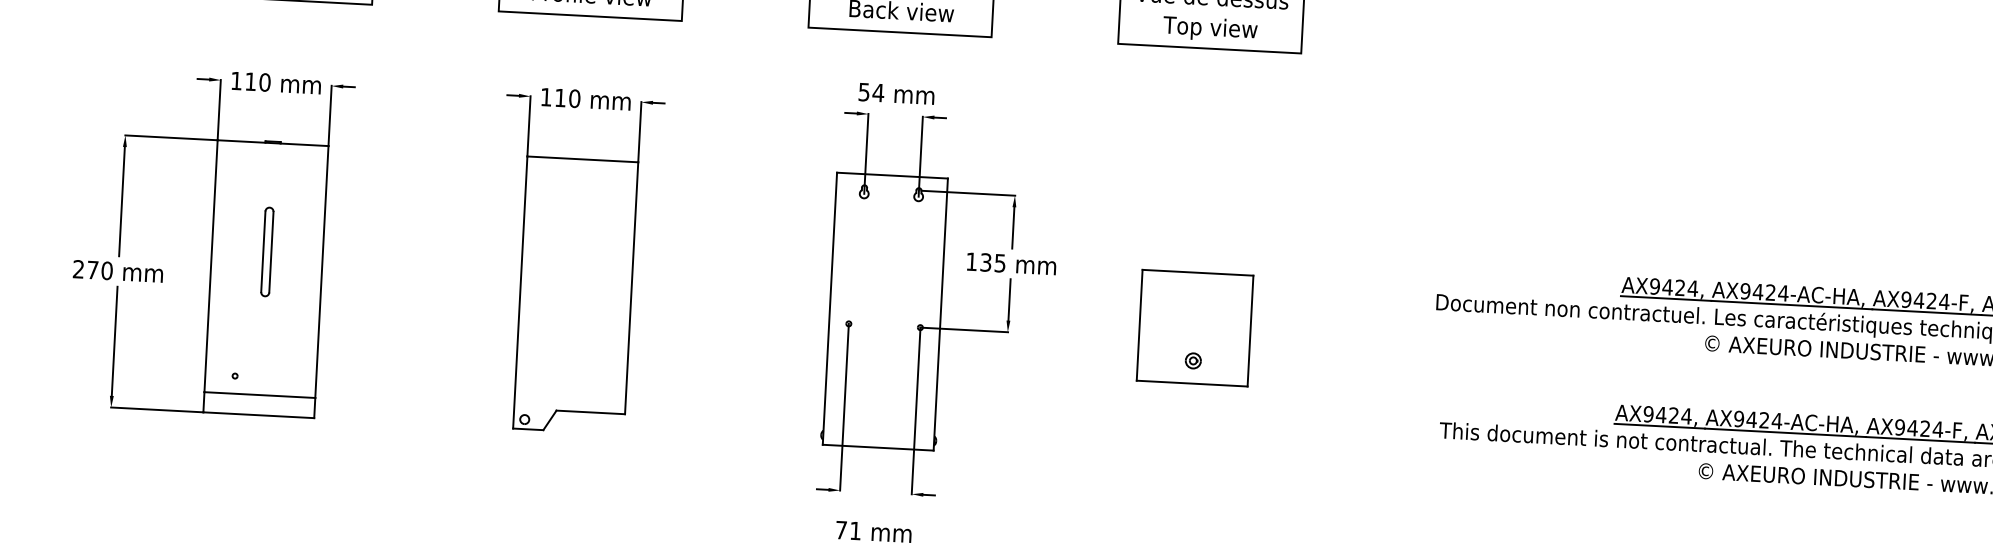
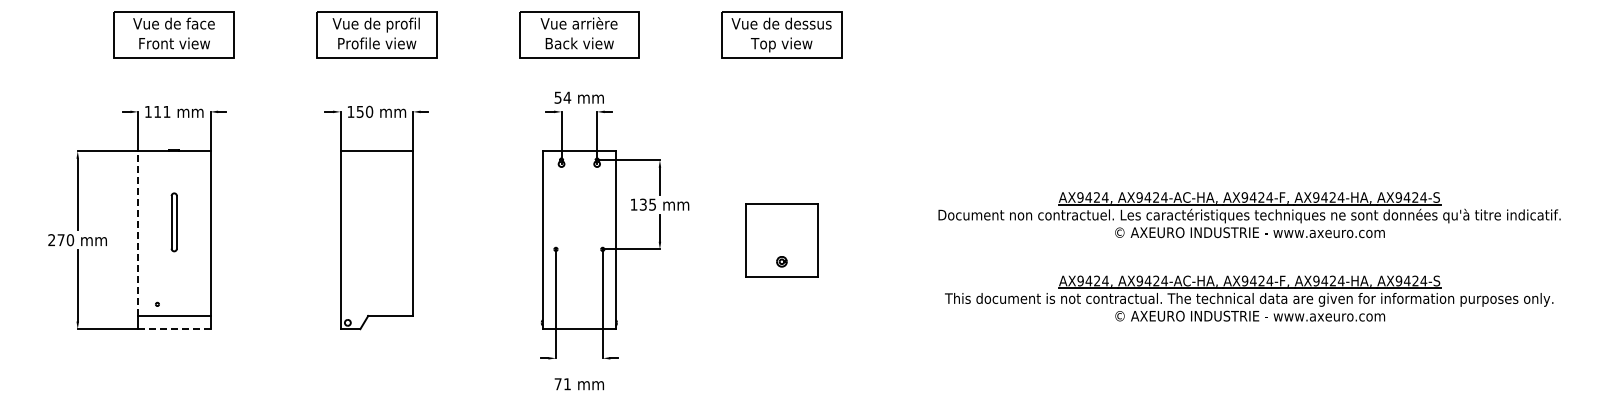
text: (264, 81) -> (166, 111), 110 -> 111
text: (559, 97) -> (359, 111), 110 -> 150
line: (211, 266) -> (138, 233), solid -> dashed
line: (257, 415) -> (173, 329), solid -> dashed

